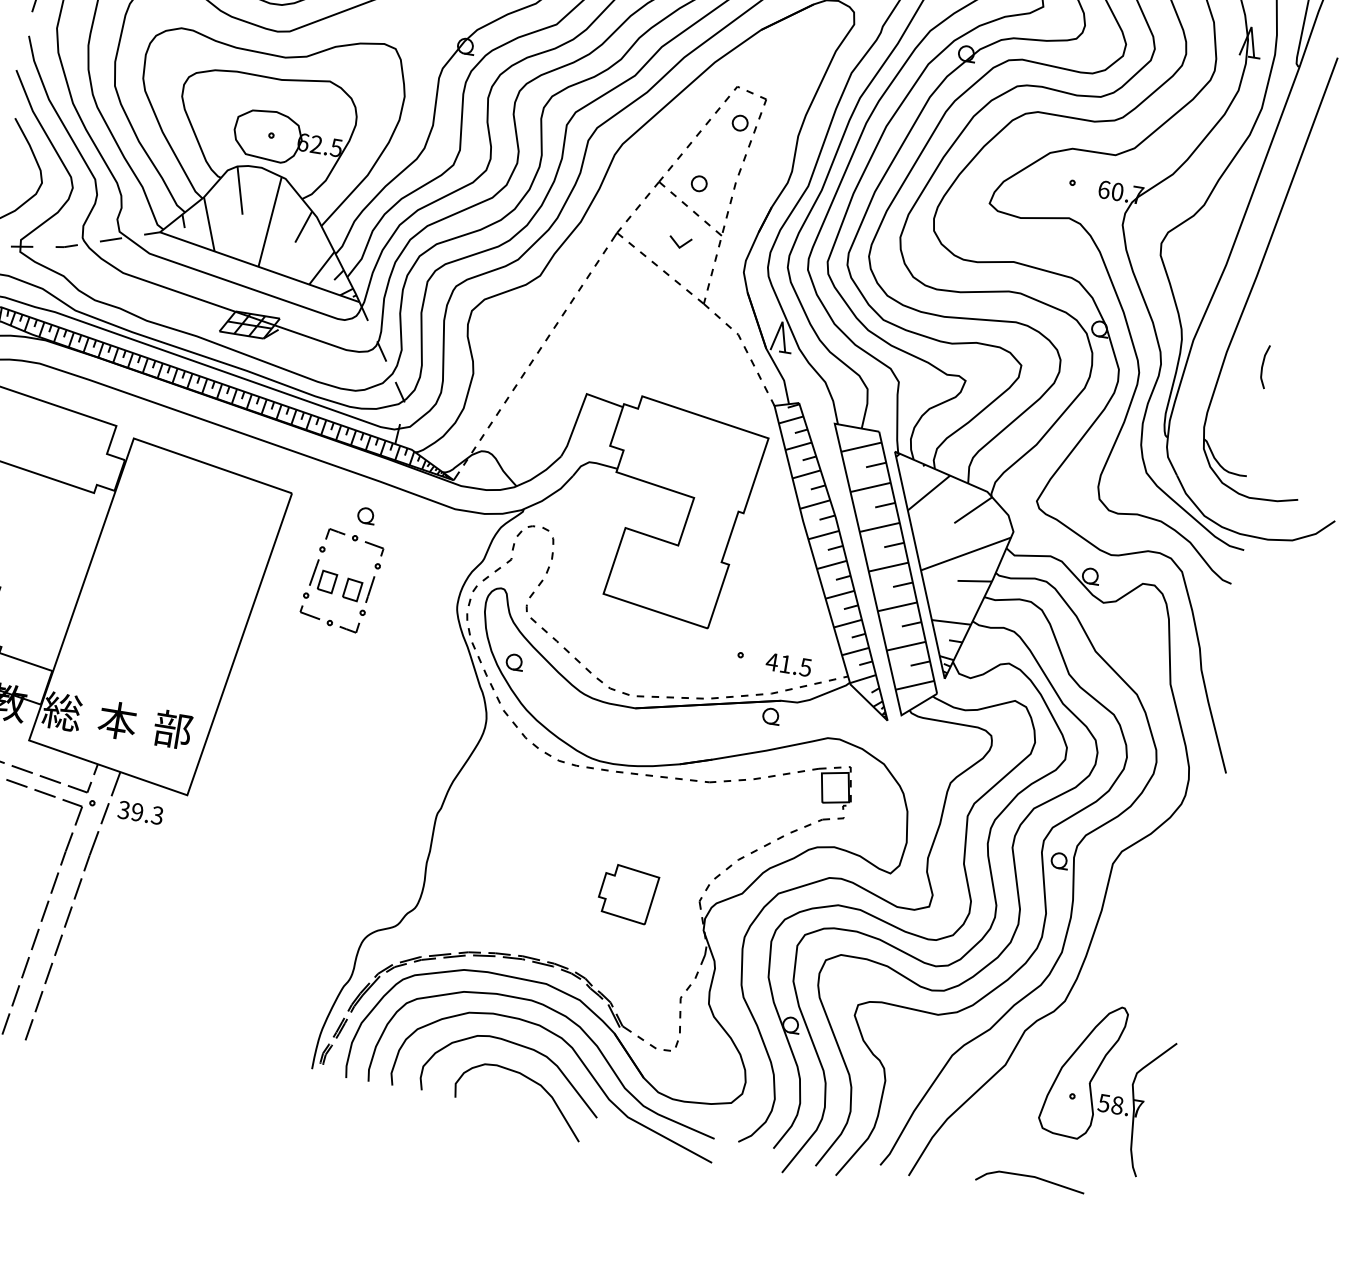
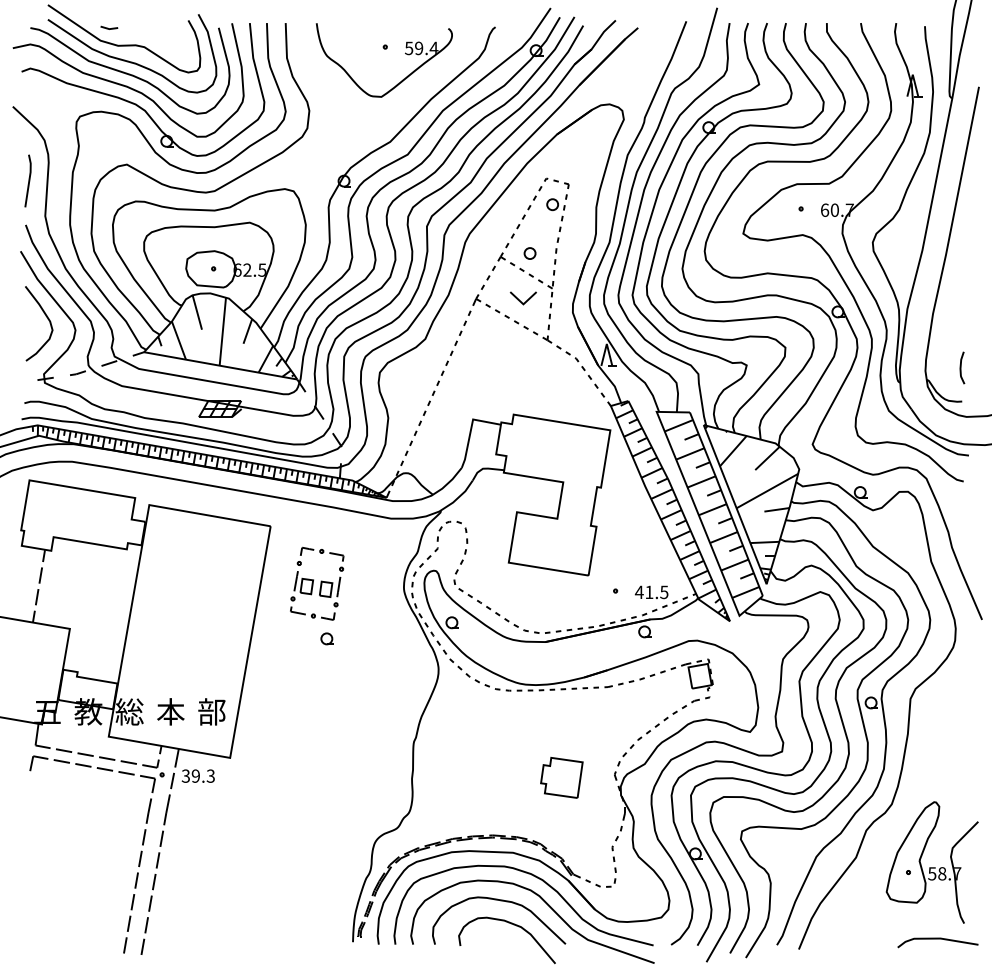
part: (679, 242) -> (522, 298), size x1.6
curve: (1263, 366) -> (961, 367), moved
part: (365, 515) -> (326, 638), moved
line: (1030, 1177) -> (937, 939), moved

